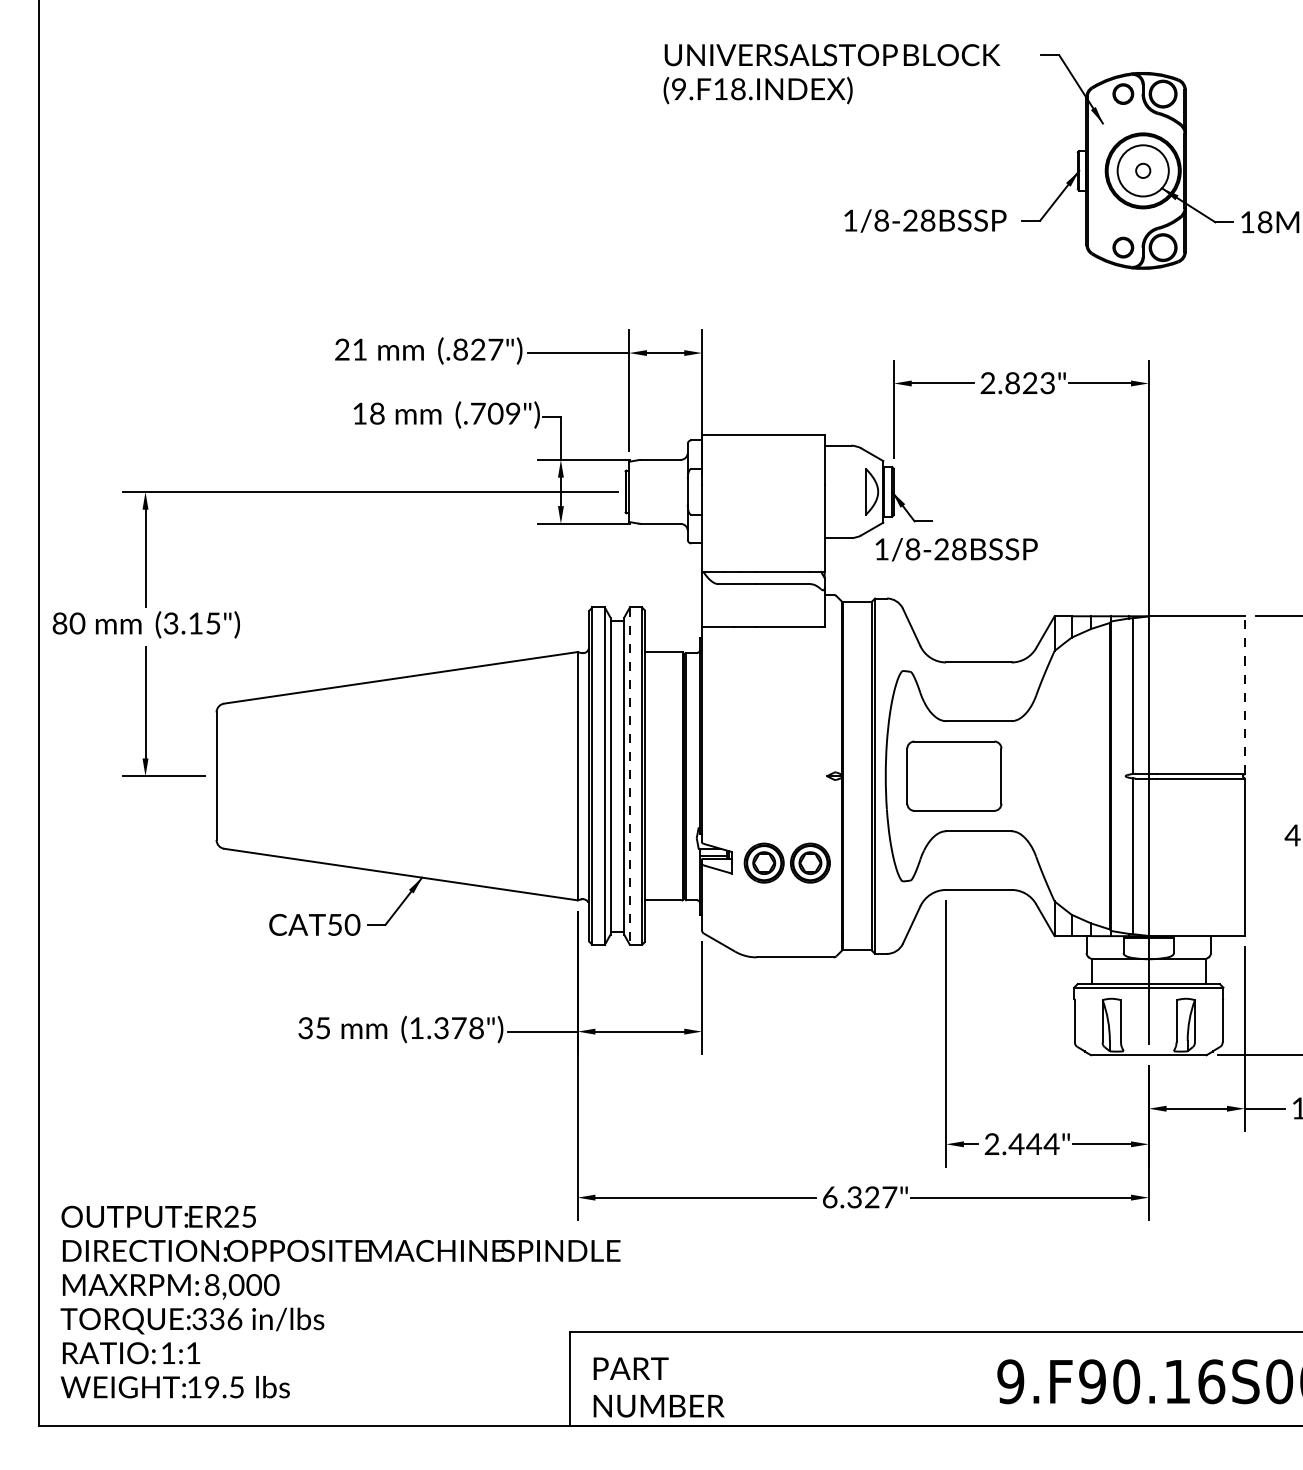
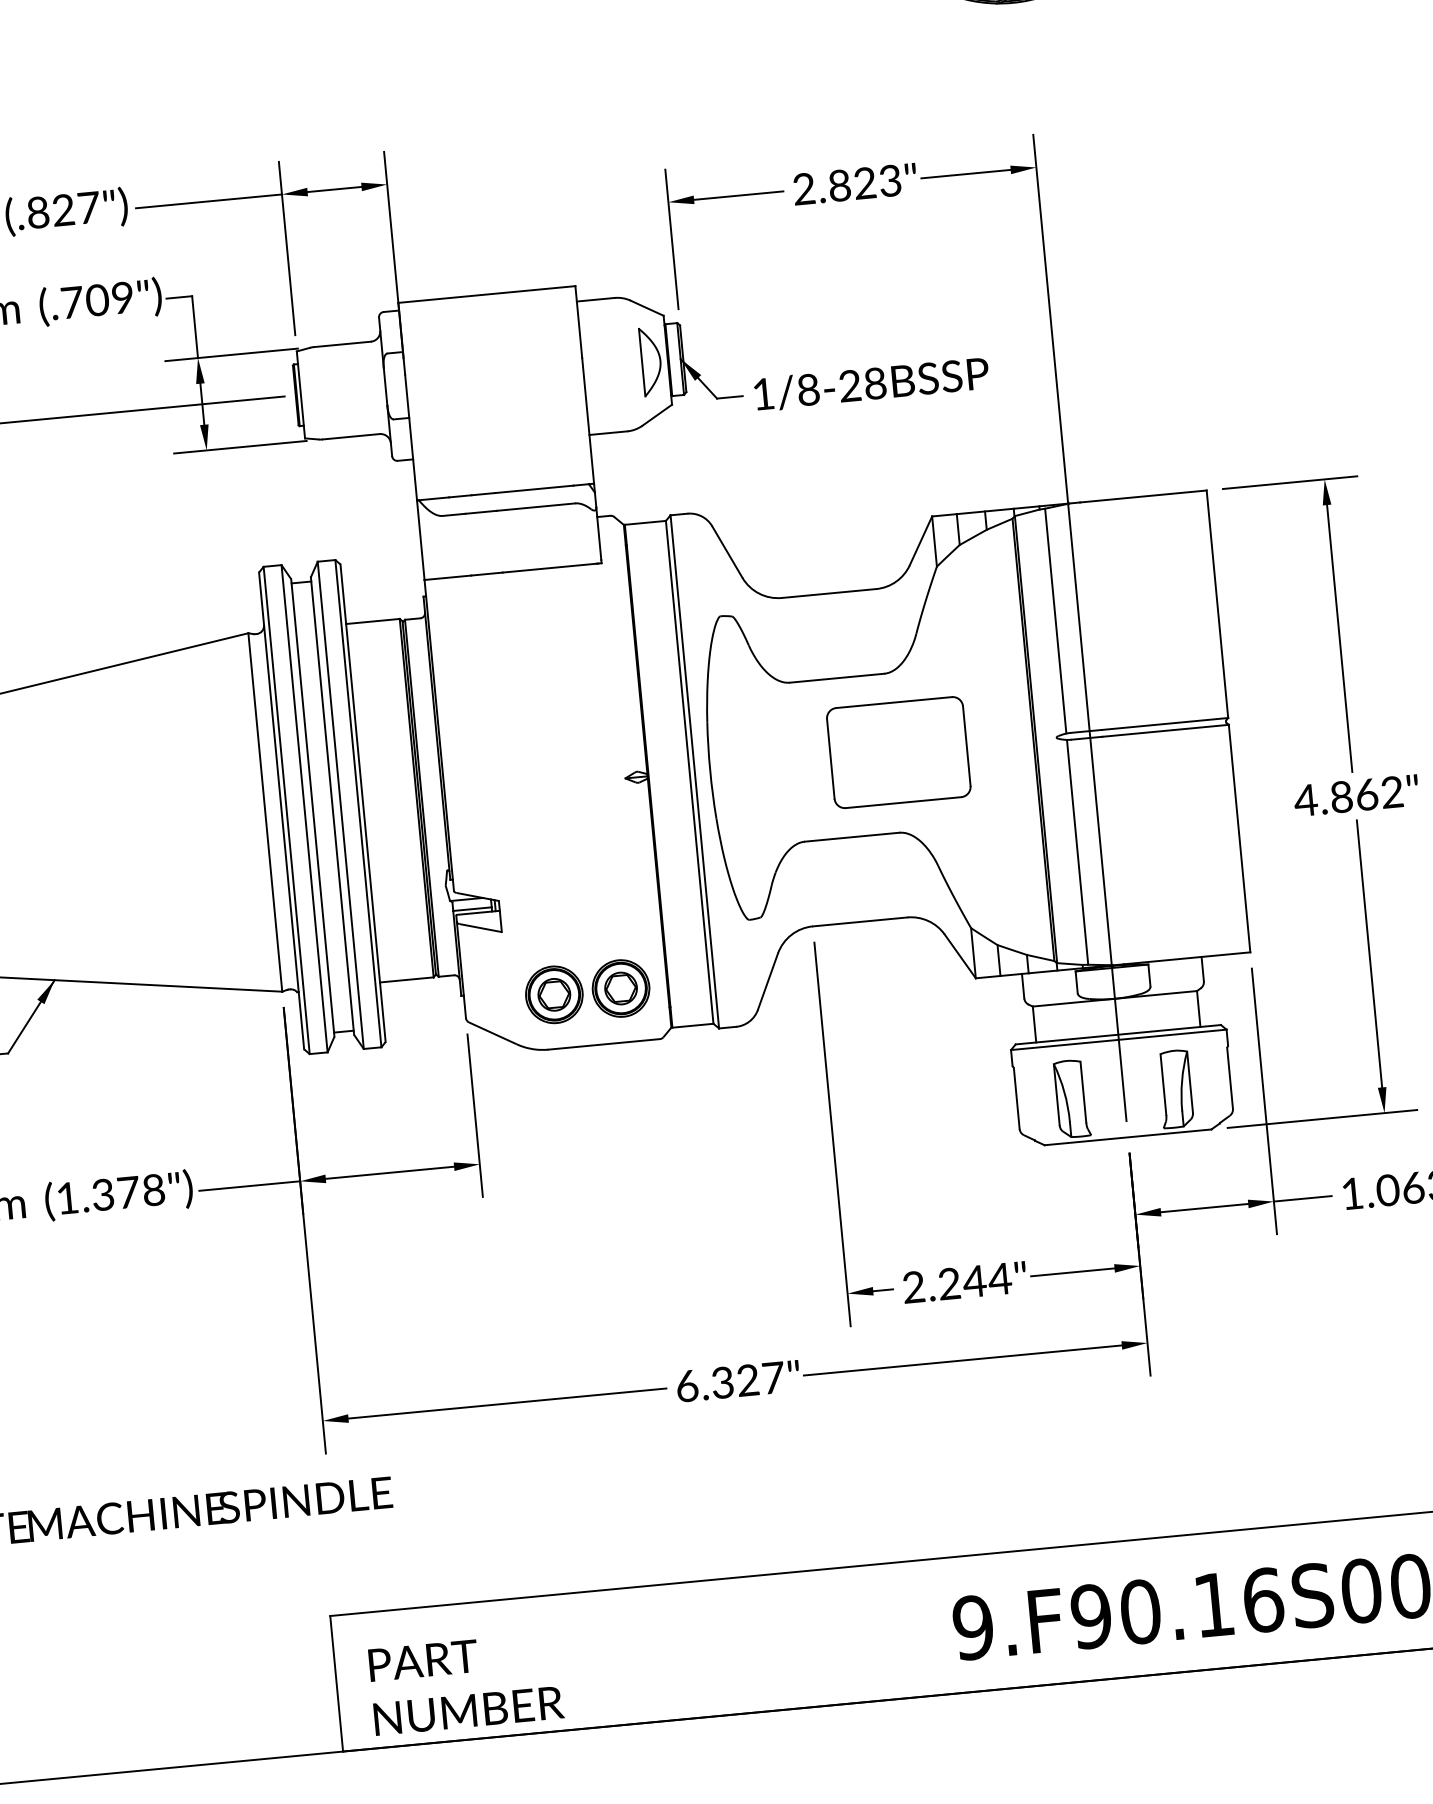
text: (956, 549) -> (871, 384), moved
line: (1244, 695) -> (1217, 604), dashed -> solid
part: (954, 775) -> (898, 751), moved
line: (629, 776) -> (340, 805), dashed -> solid
part: (786, 862) -> (586, 990), moved
text: (1016, 1143) -> (949, 1282), 2.444" -> 2.244"

